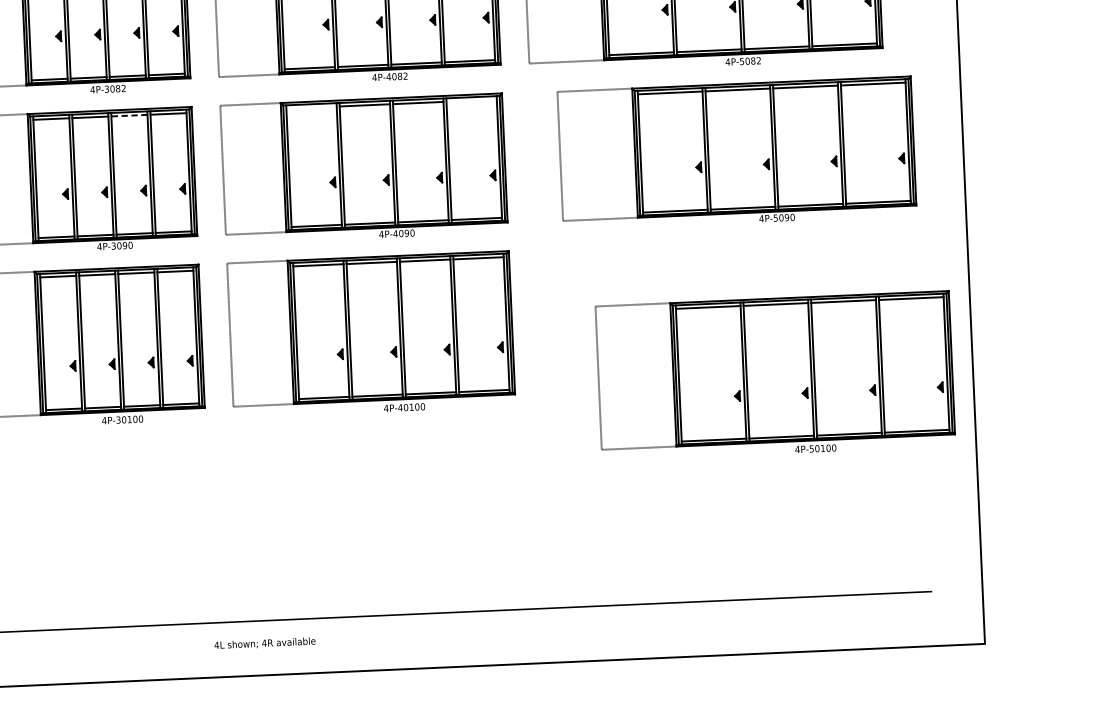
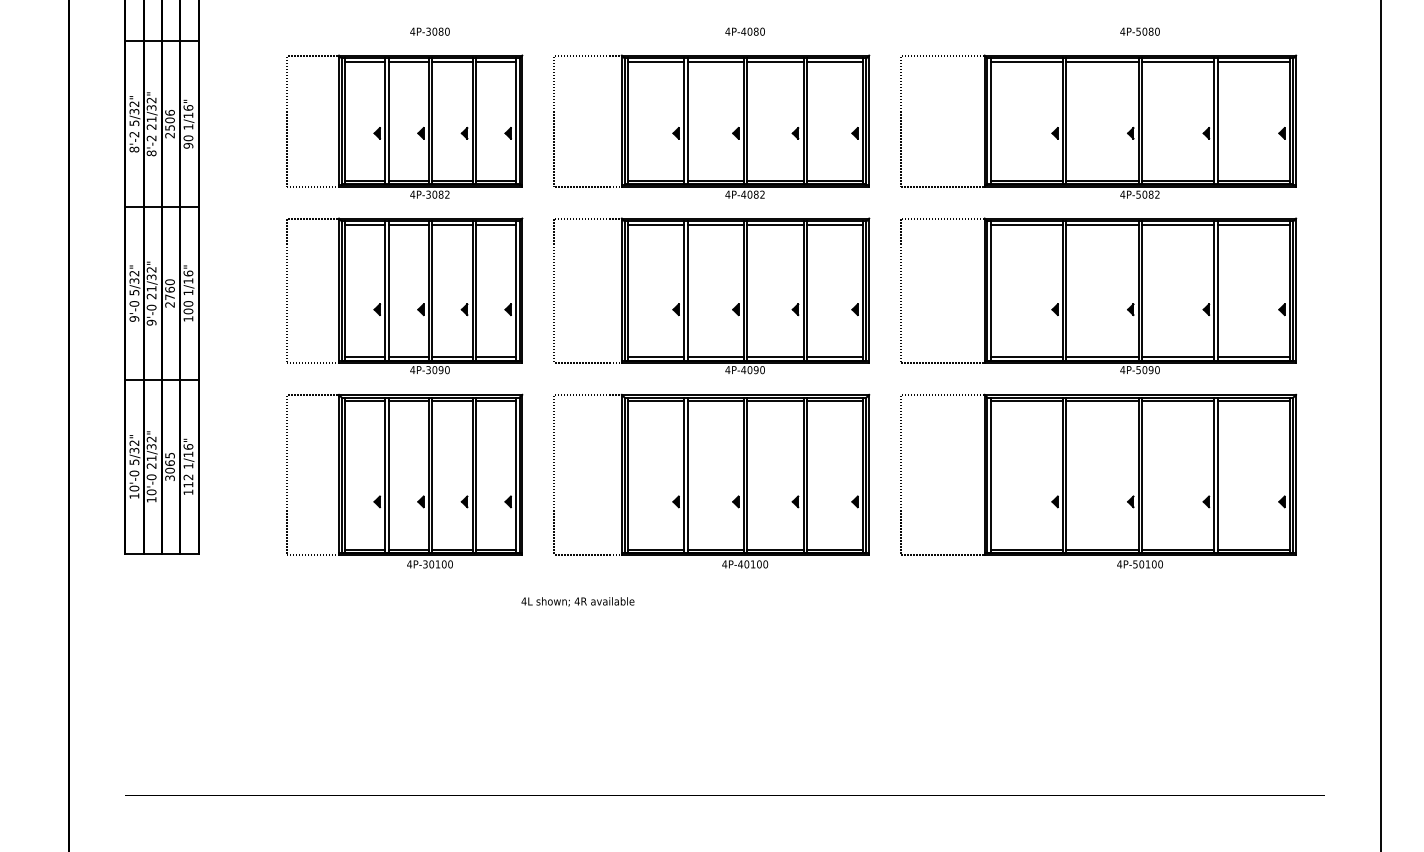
line: (471, 100) -> (834, 225), added
line: (311, 107) -> (655, 225), added
line: (128, 115) -> (451, 225), dashed -> solid
part: (736, 152) -> (1098, 295), moved
part: (775, 375) -> (1098, 480), moved
text: (264, 643) -> (577, 601), moved

